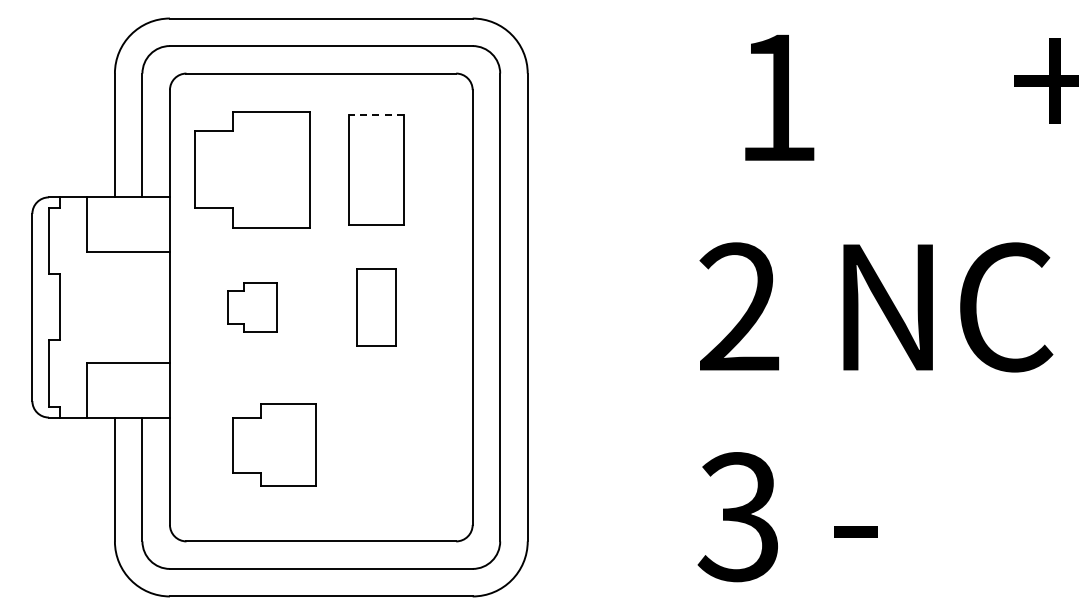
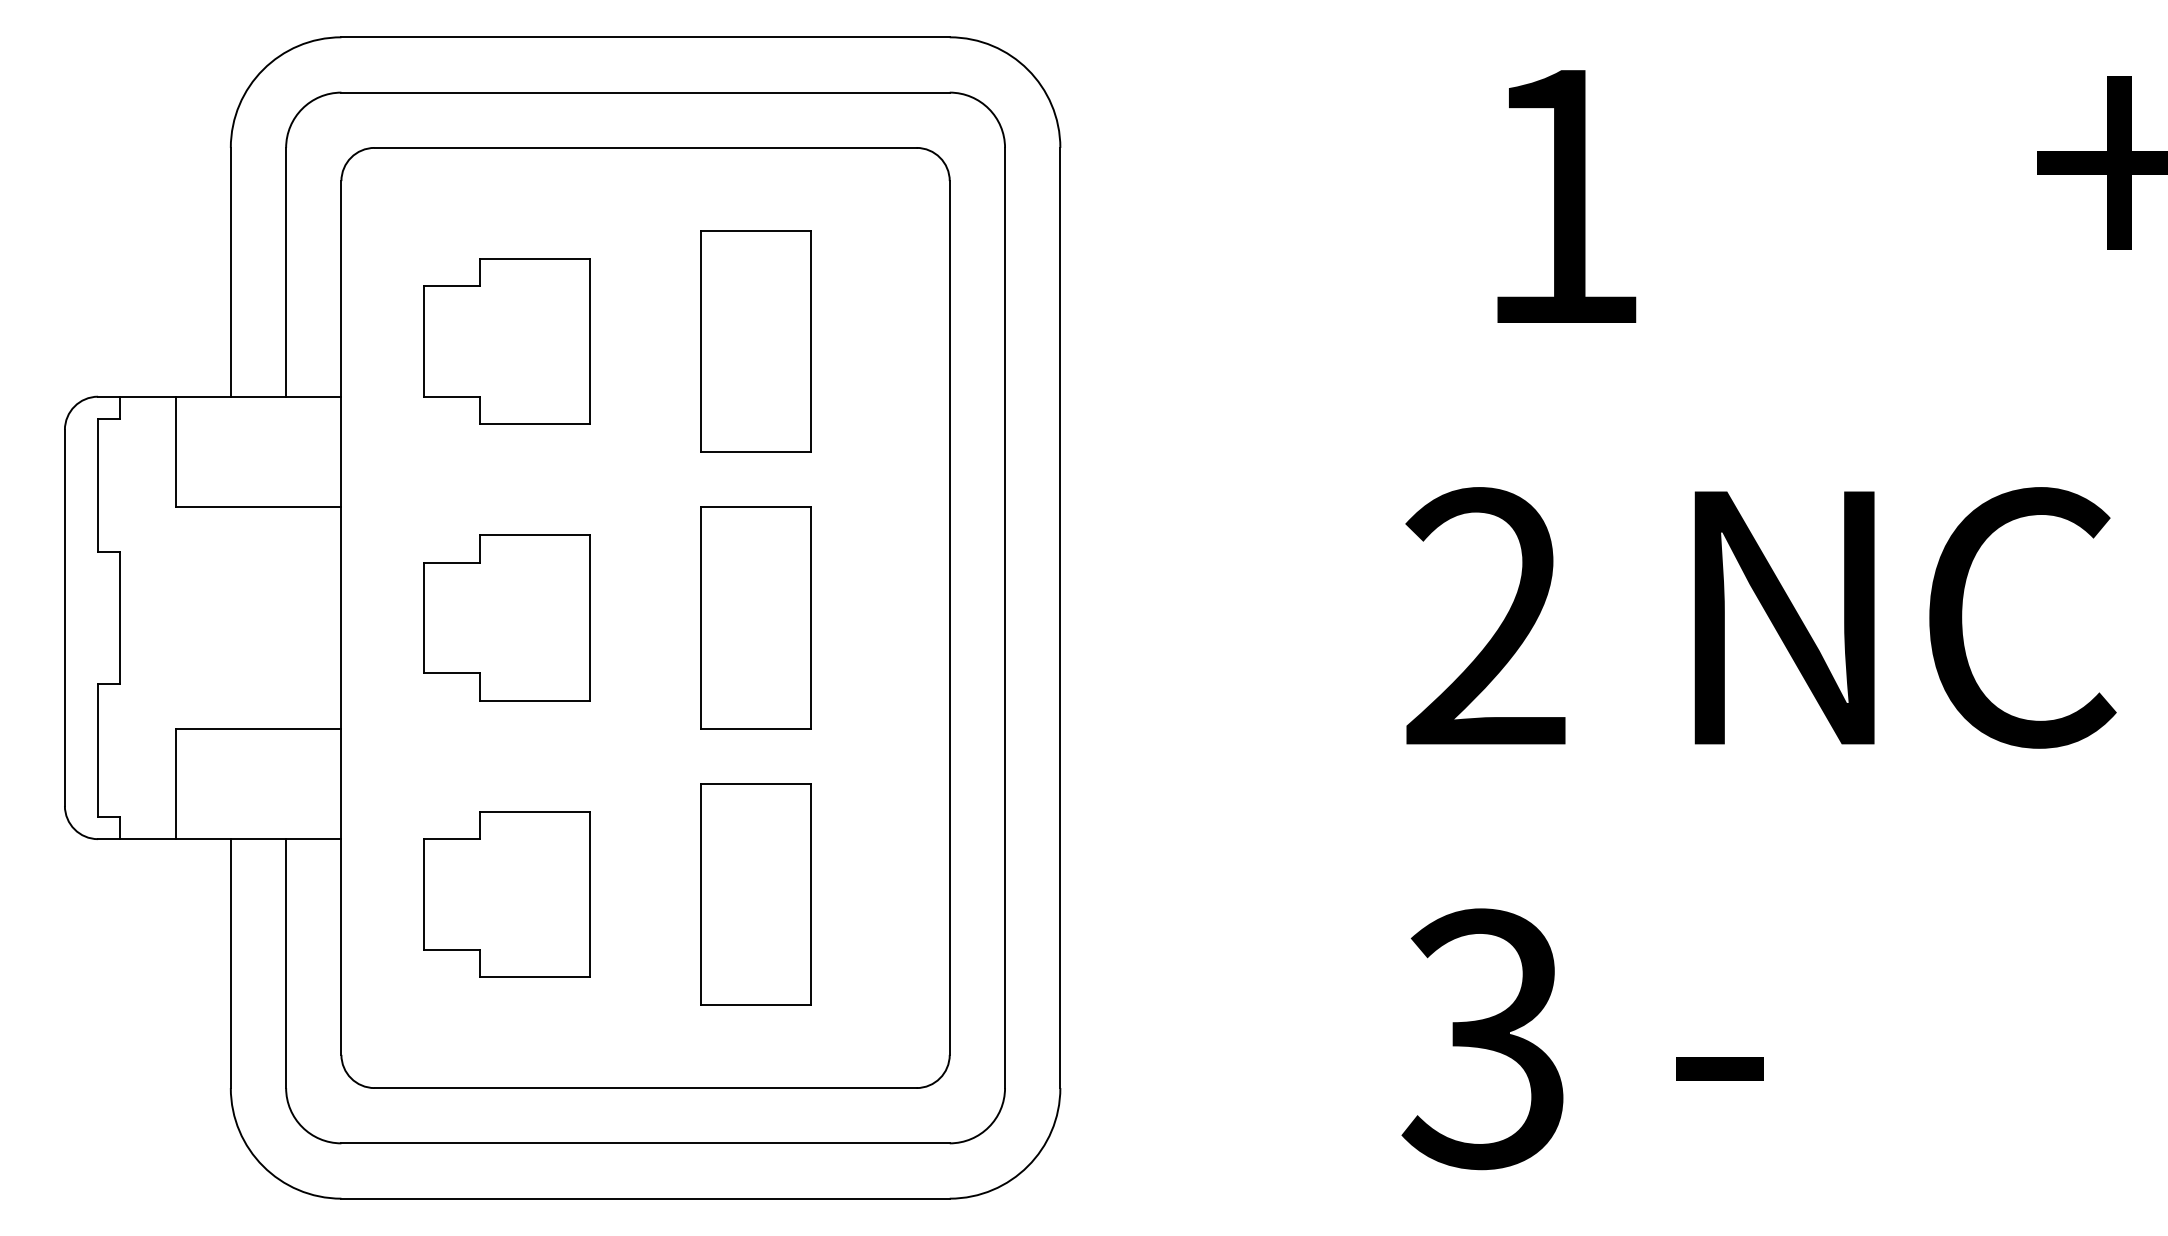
line: (376, 114) -> (756, 230), dashed -> solid
part: (252, 169) -> (507, 340), size x0.71
part: (252, 307) -> (507, 618), size x1.67
part: (376, 307) -> (756, 618), size x1.43
part: (274, 444) -> (507, 893), moved
part: (376, 444) -> (756, 893), added

